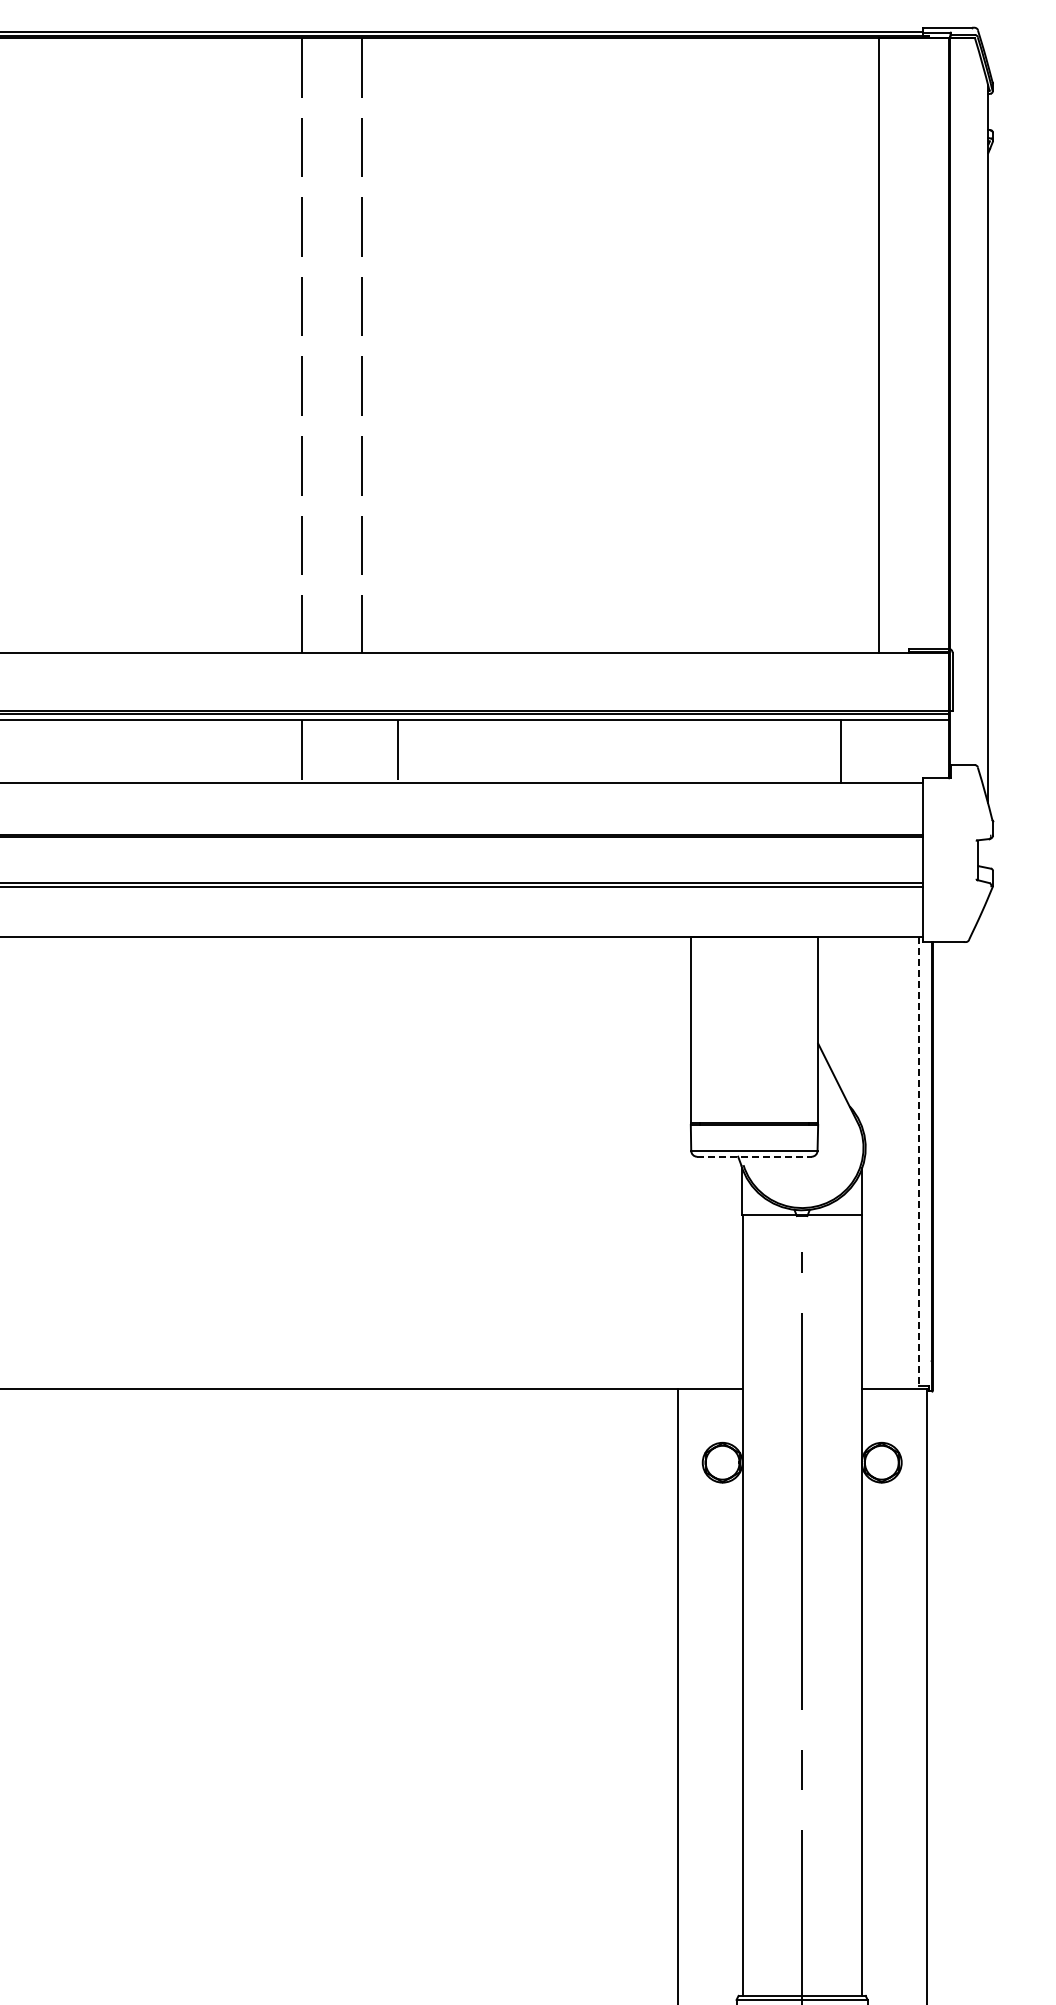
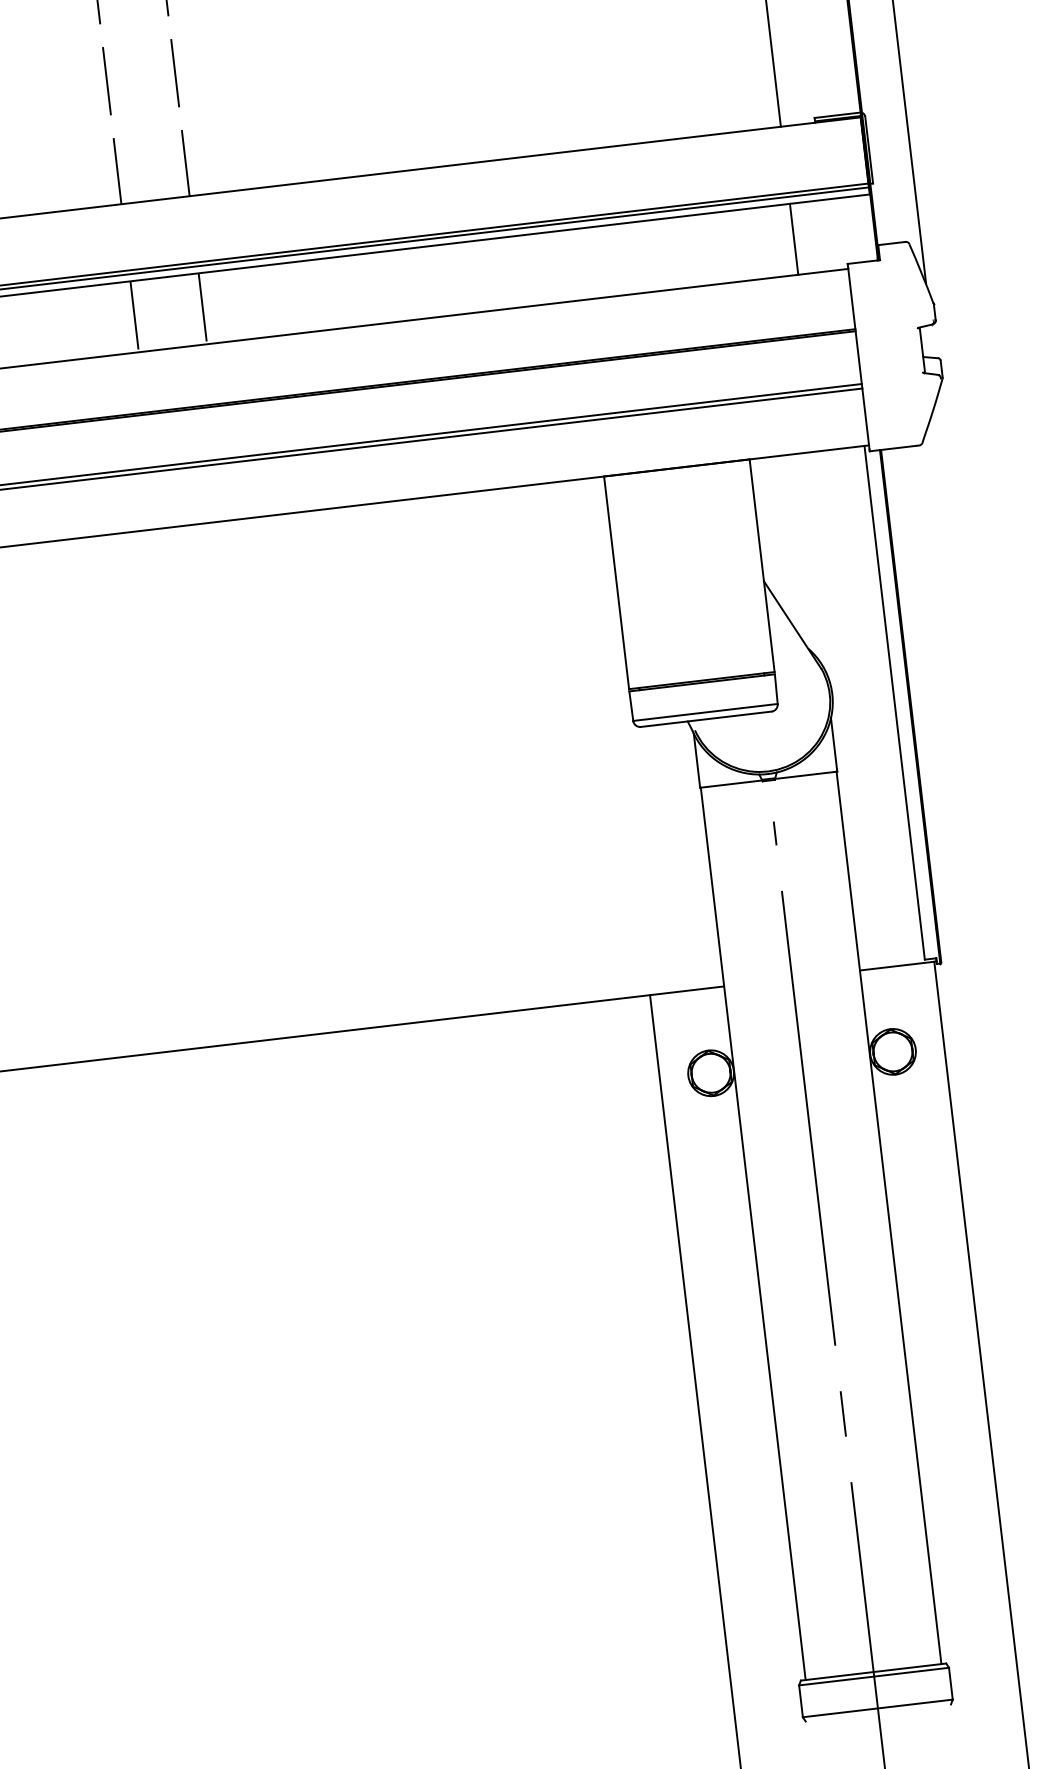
line: (397, 751) -> (202, 308), moved
line: (840, 751) -> (793, 239), moved
line: (754, 1156) -> (706, 718), dashed -> solid
line: (918, 1161) -> (894, 702), dashed -> solid

